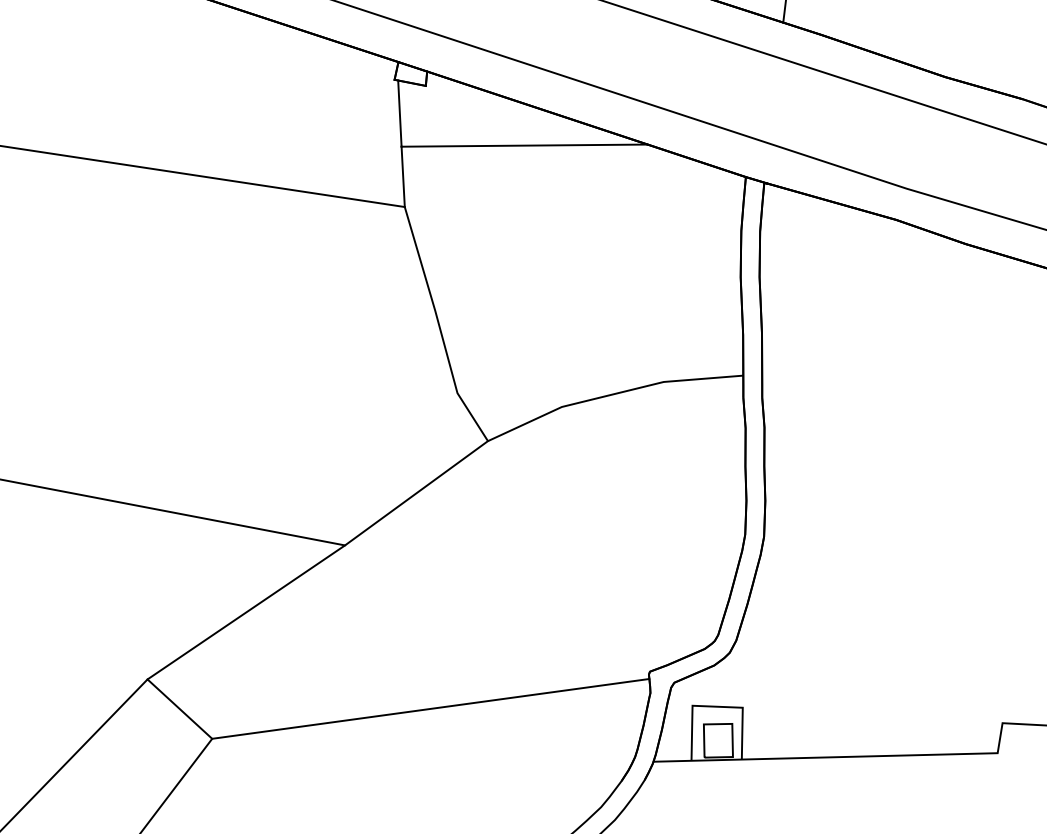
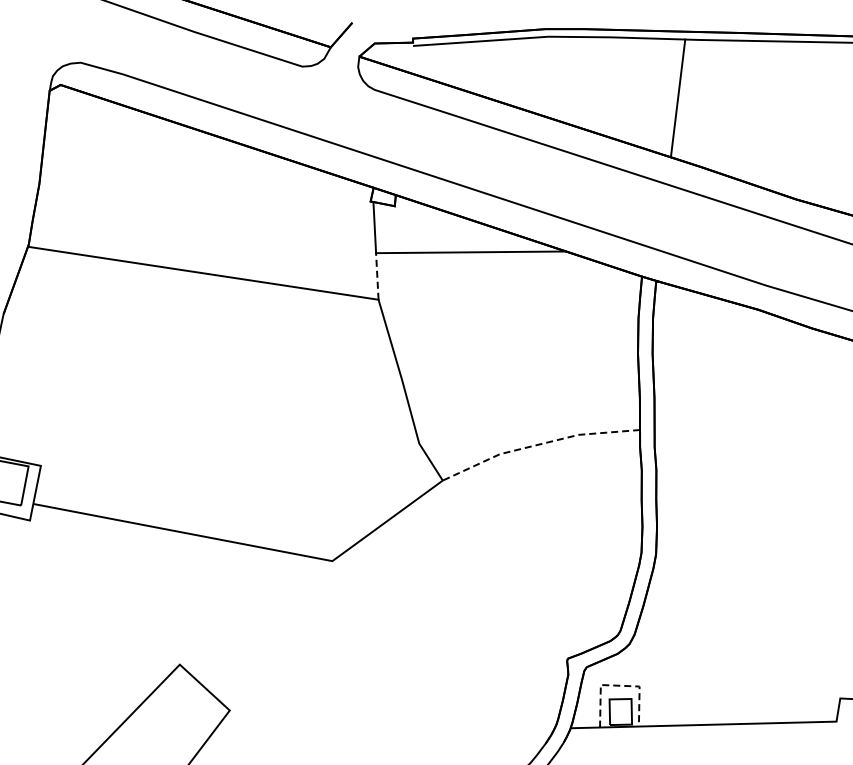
line: (403, 175) -> (377, 275), solid -> dashed
line: (611, 394) -> (538, 444), solid -> dashed
line: (245, 611) -> (255, 612), removed
line: (716, 706) -> (619, 685), solid -> dashed
line: (430, 708) -> (398, 687), removed

